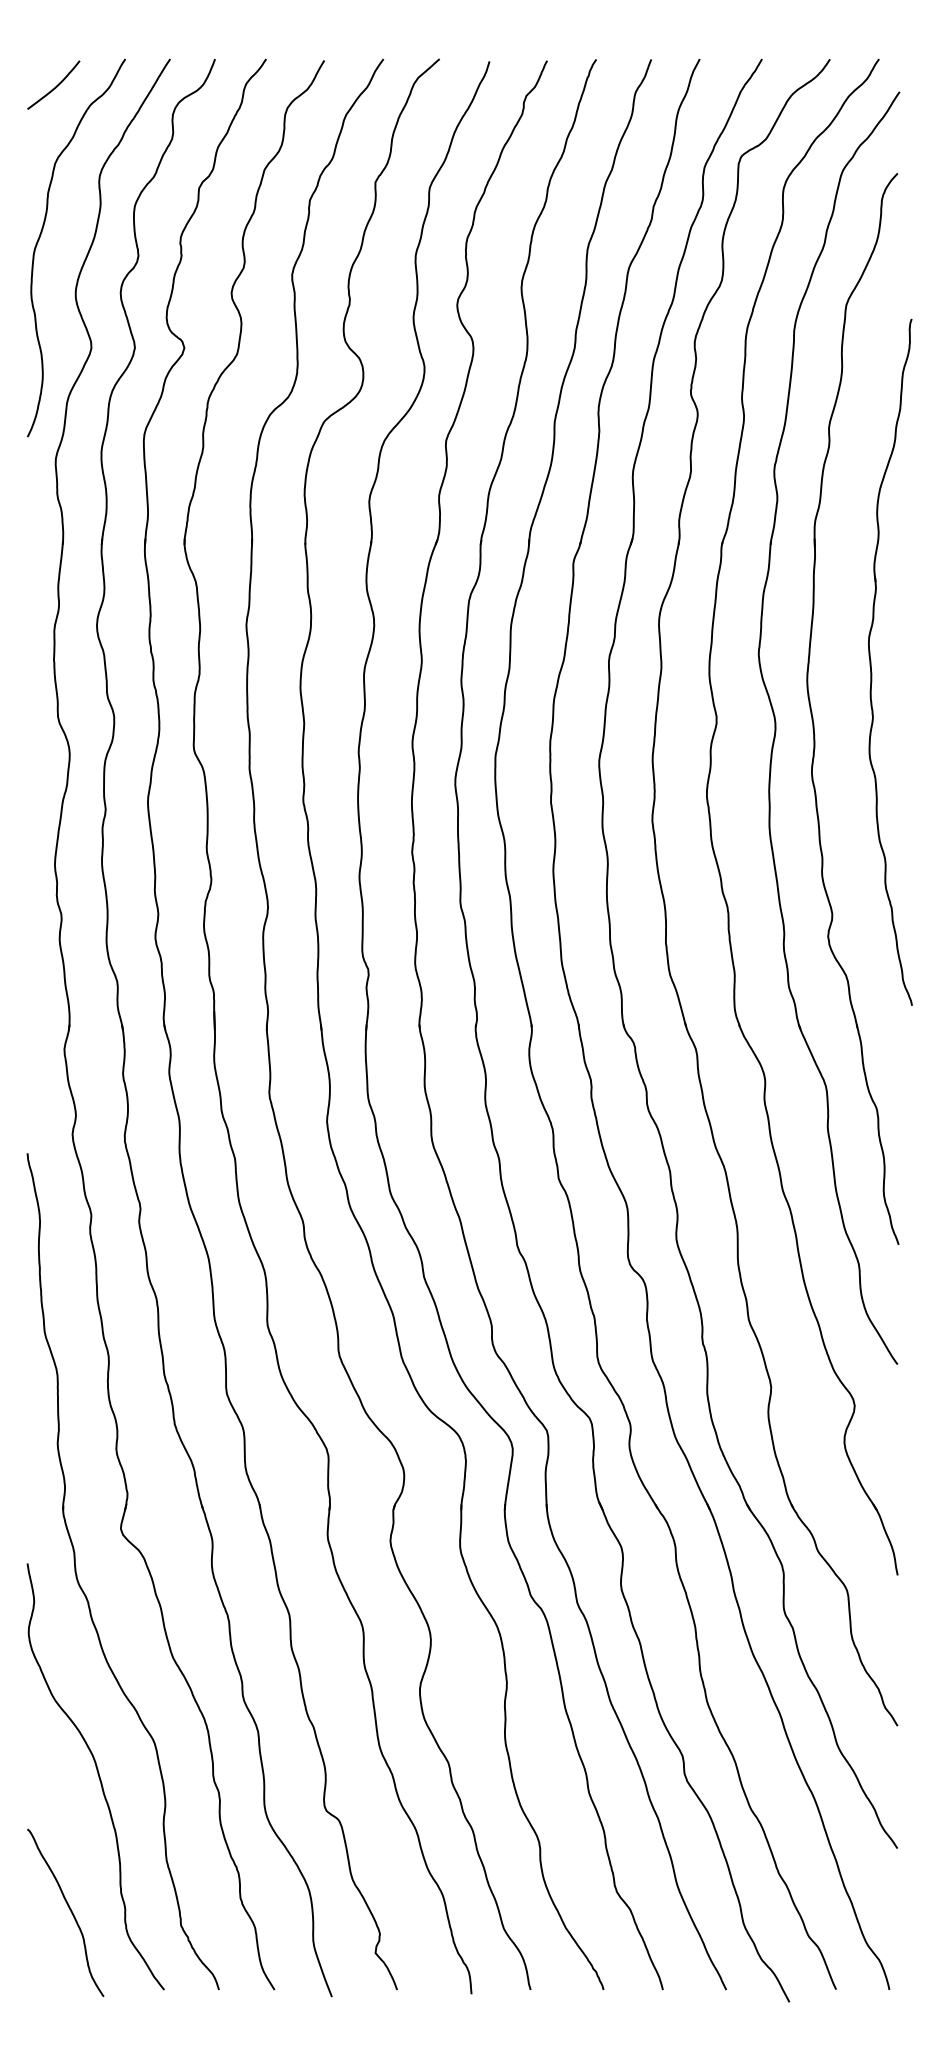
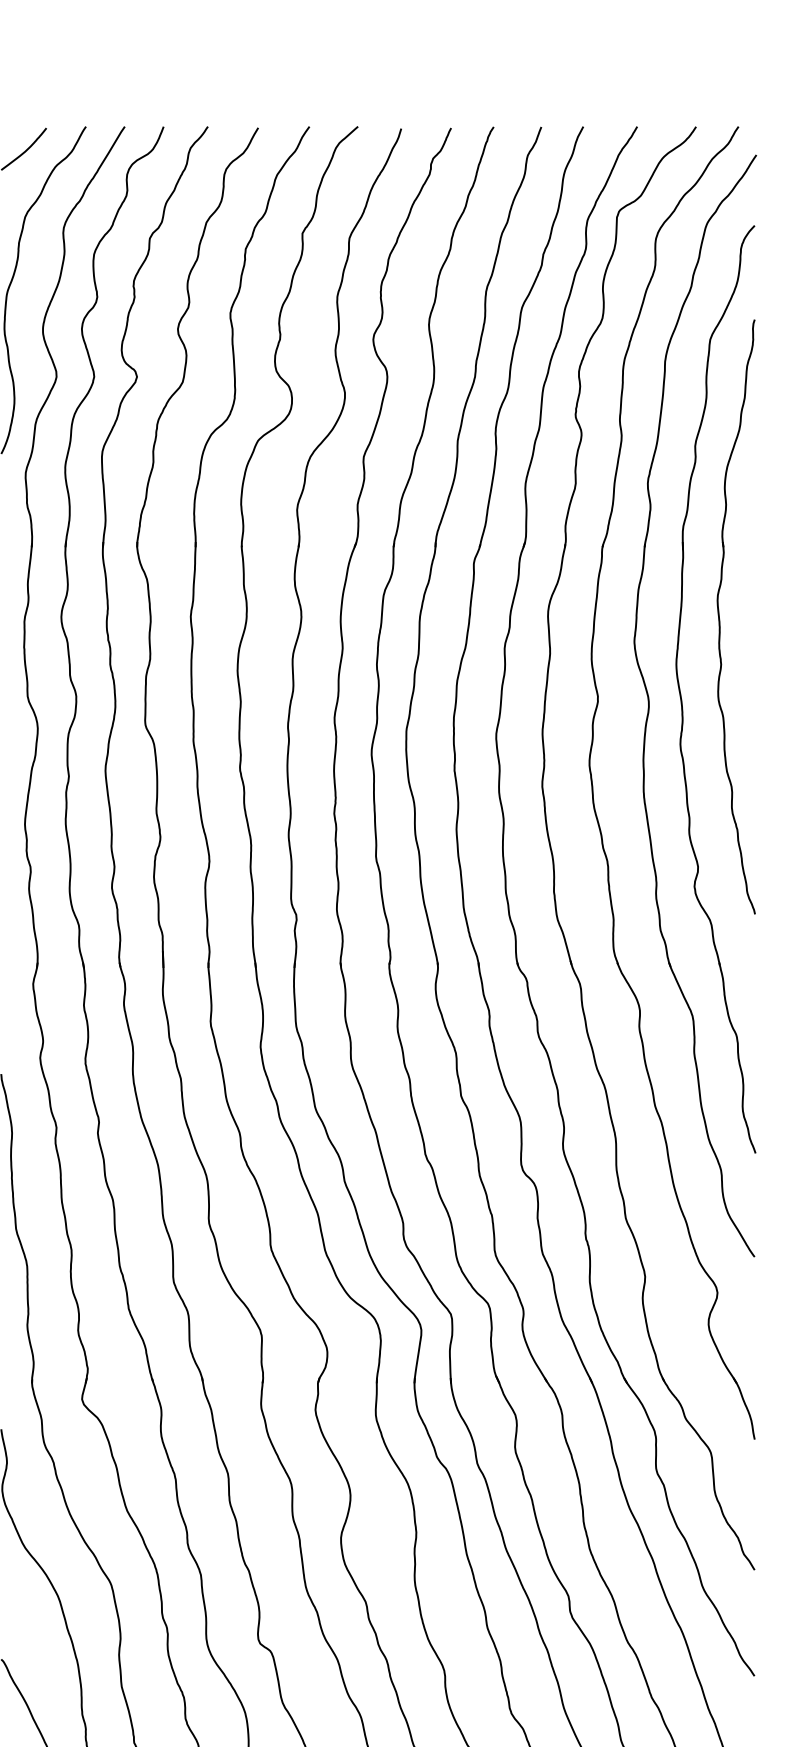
part: (871, 661) -> (719, 616), moved

